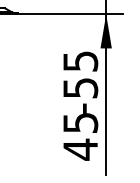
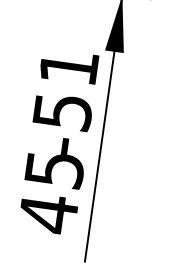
text: (80, 61) -> (68, 67), -55 -> -51

